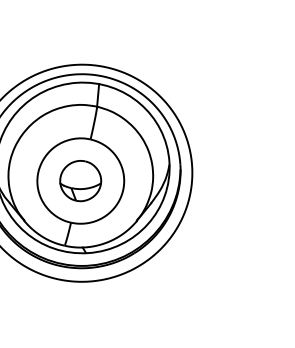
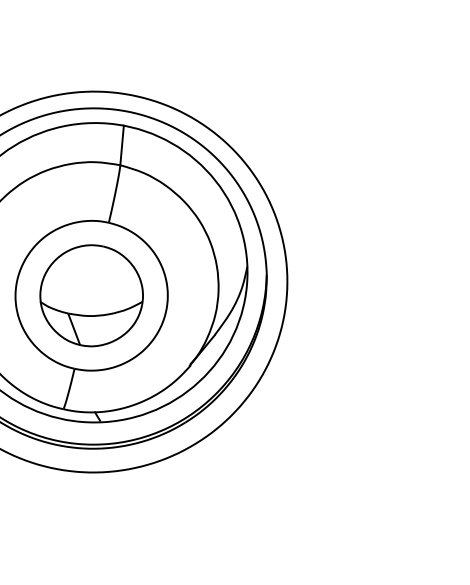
part: (80, 180) -> (91, 294), size x1.43

